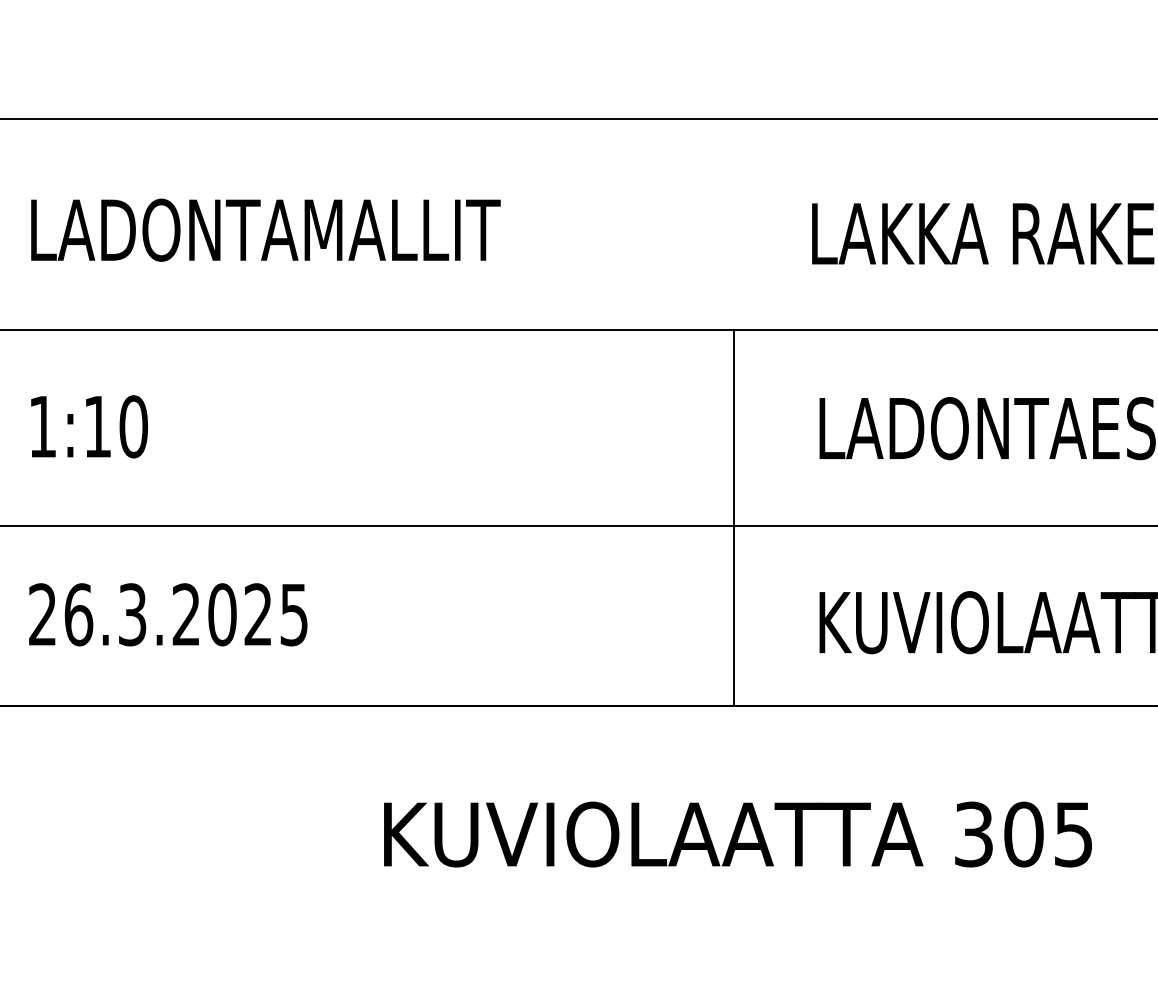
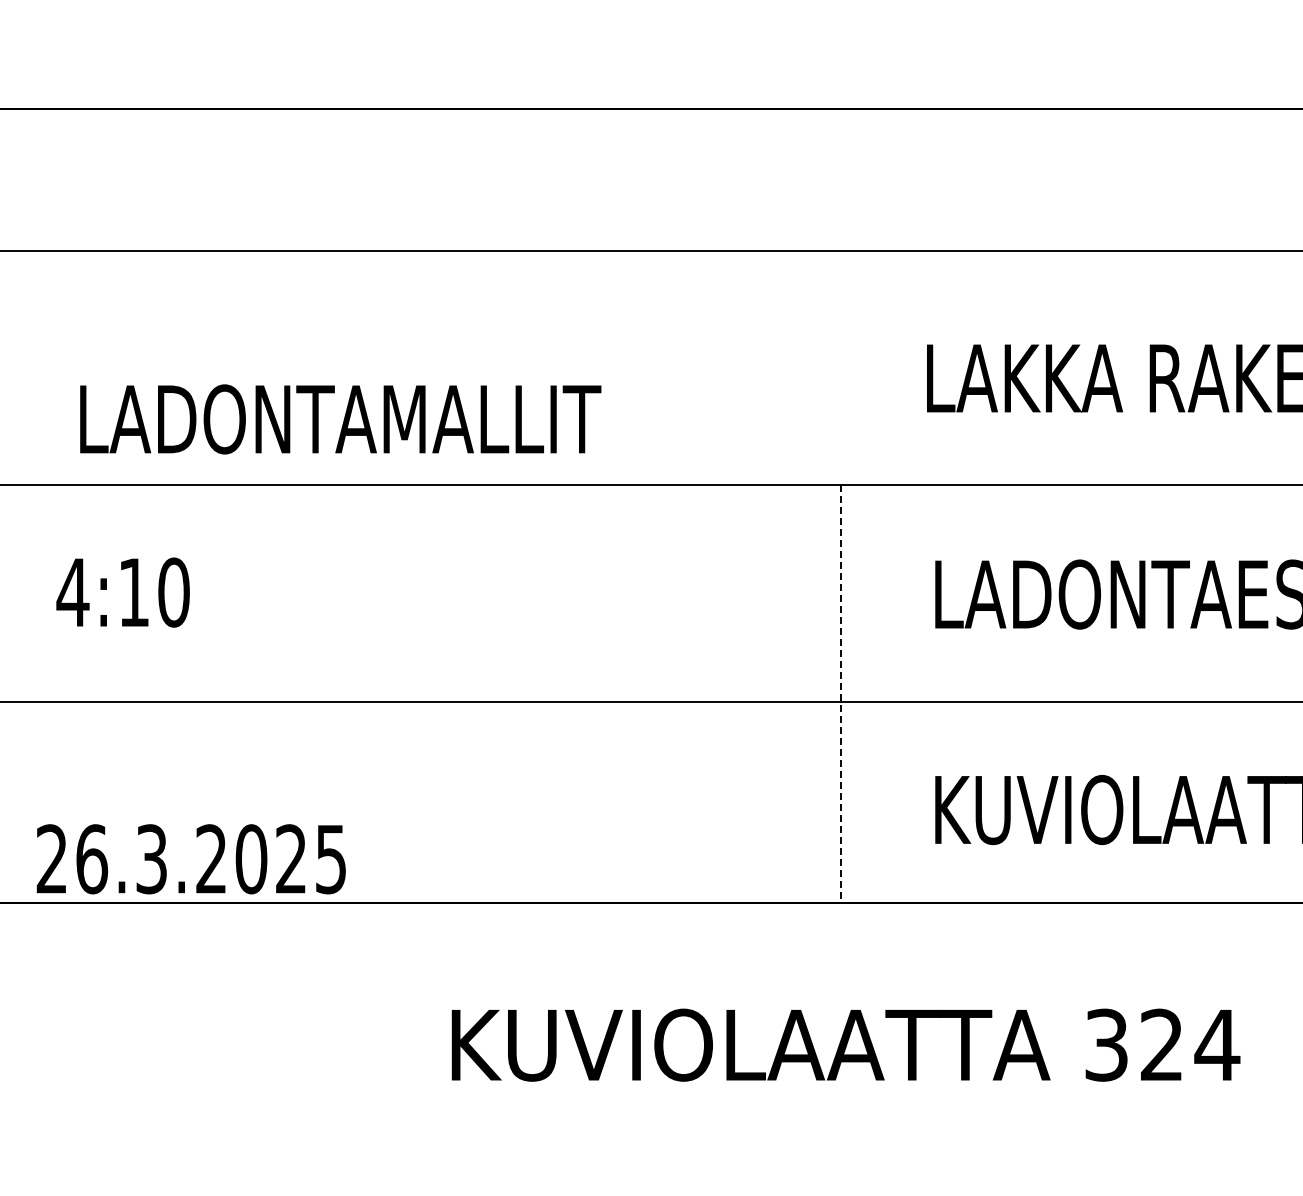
text: (265, 230) -> (340, 419), moved
text: (42, 426) -> (72, 592), 1:10 -> 4:10
line: (734, 517) -> (840, 693), solid -> dashed
text: (167, 614) -> (190, 859), moved
text: (1049, 833) -> (1190, 1044), 305 -> 324

